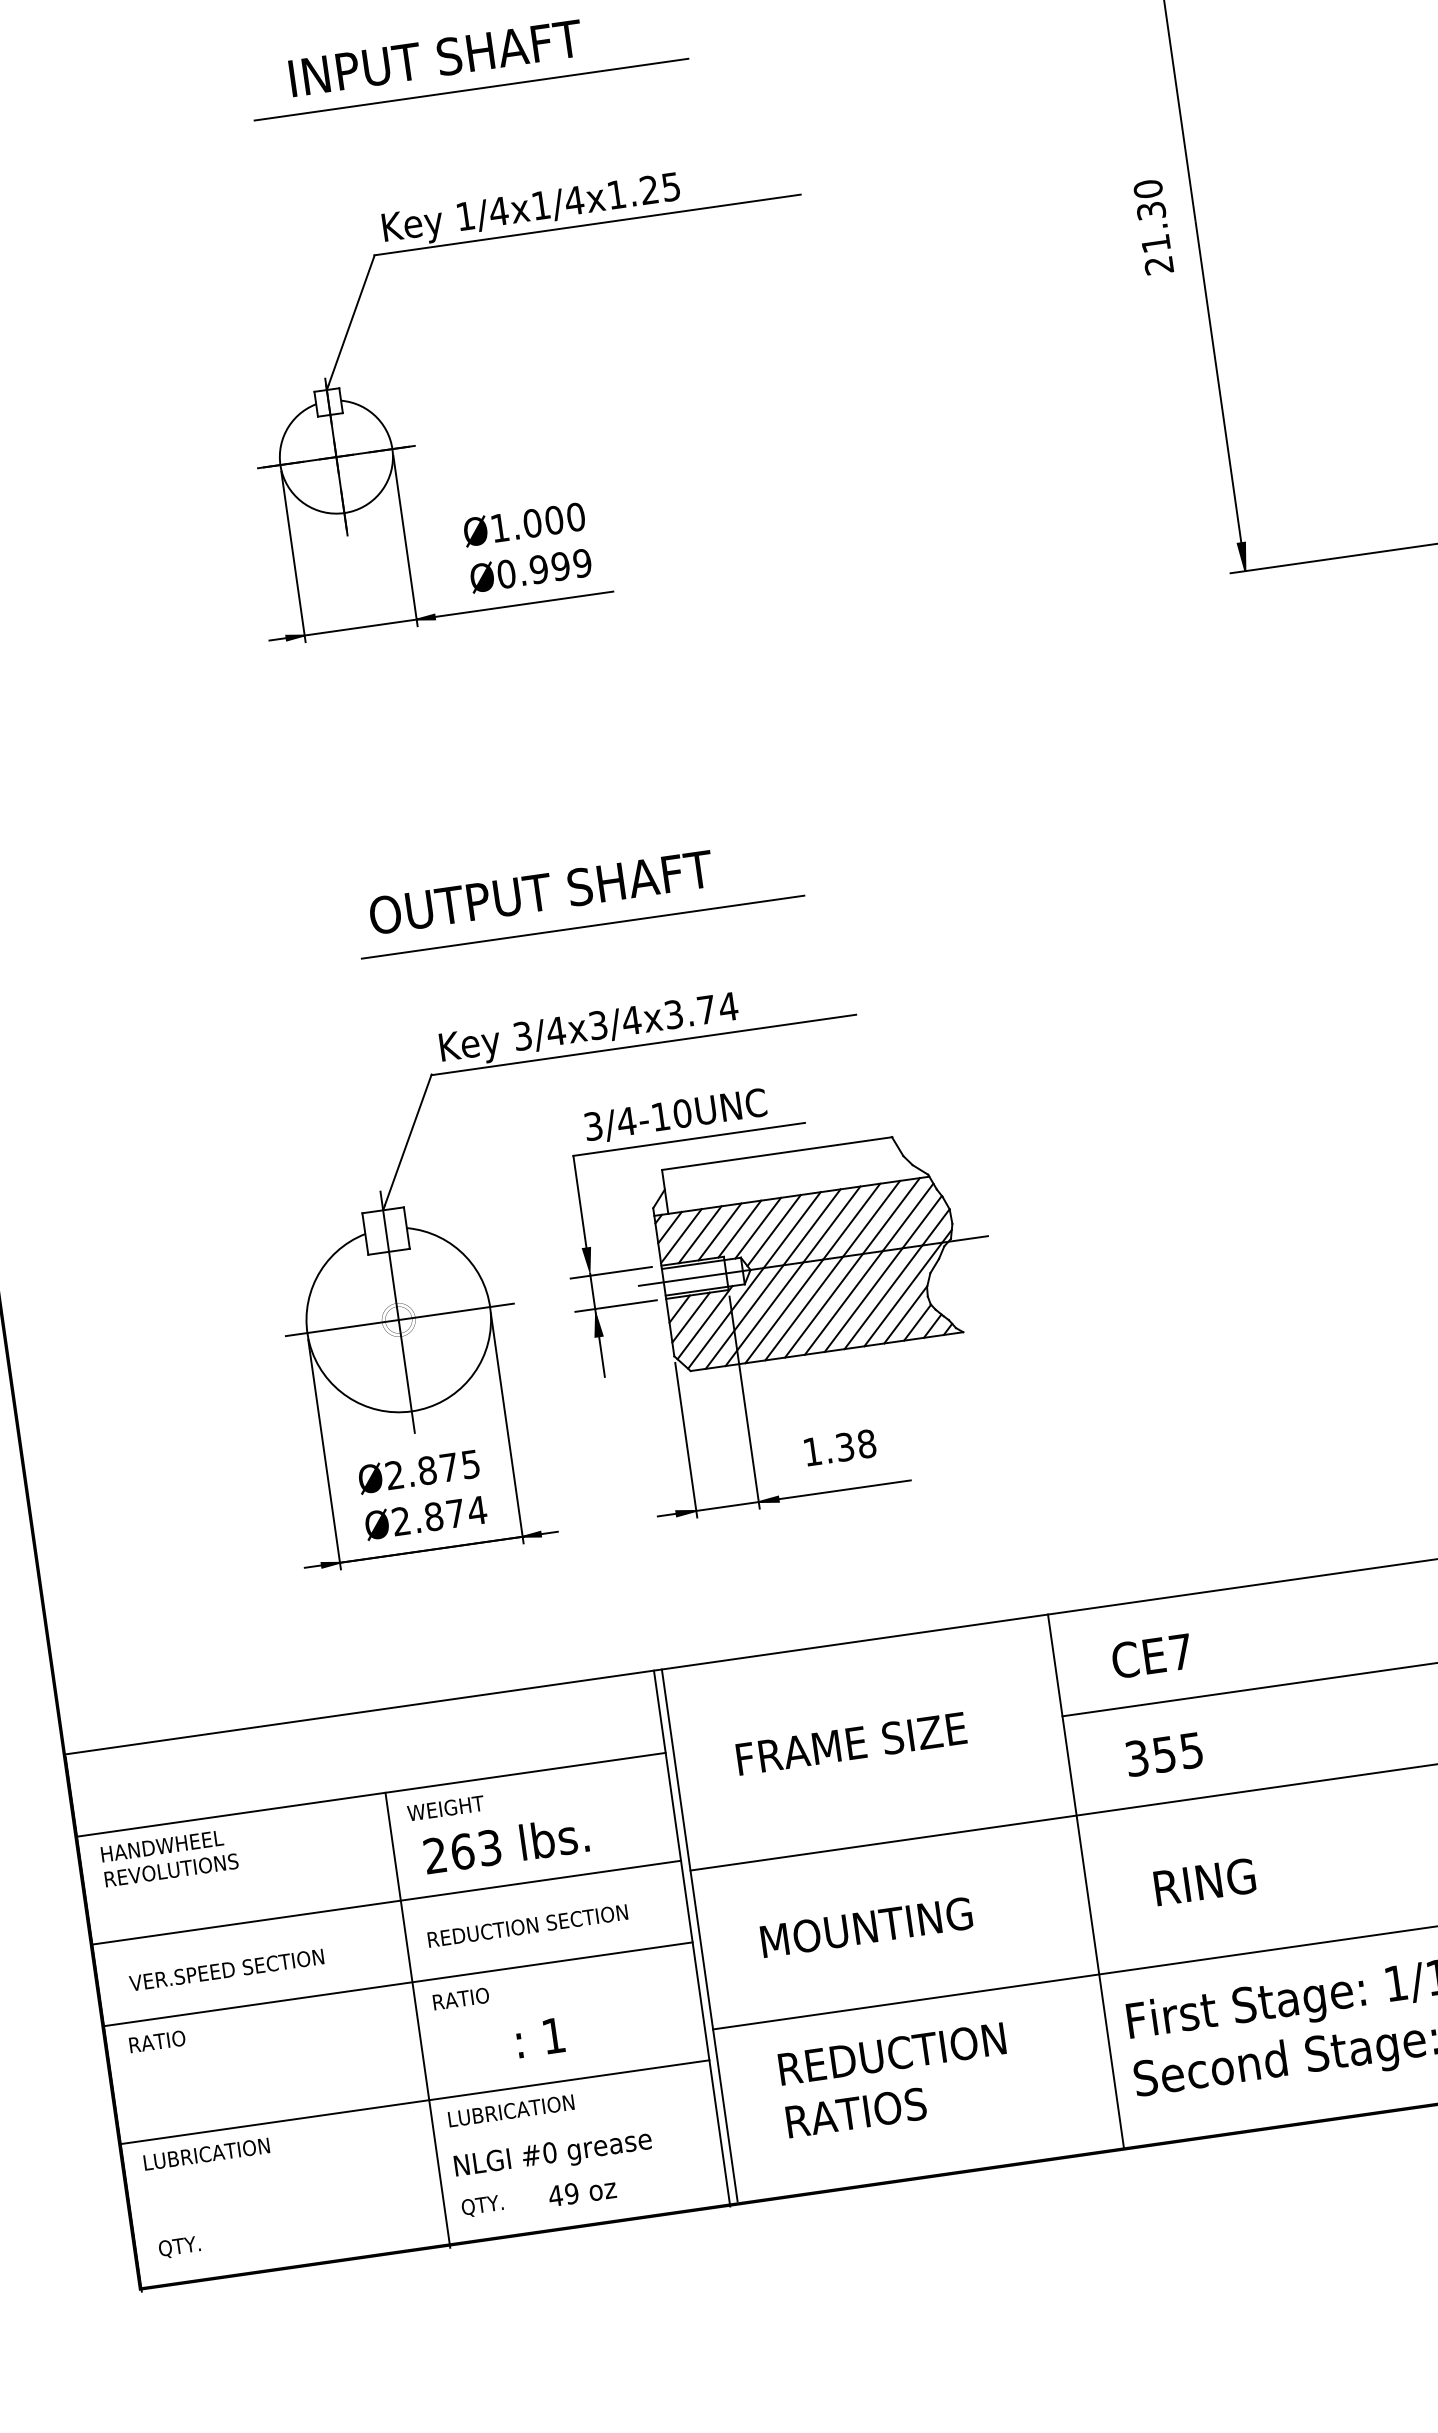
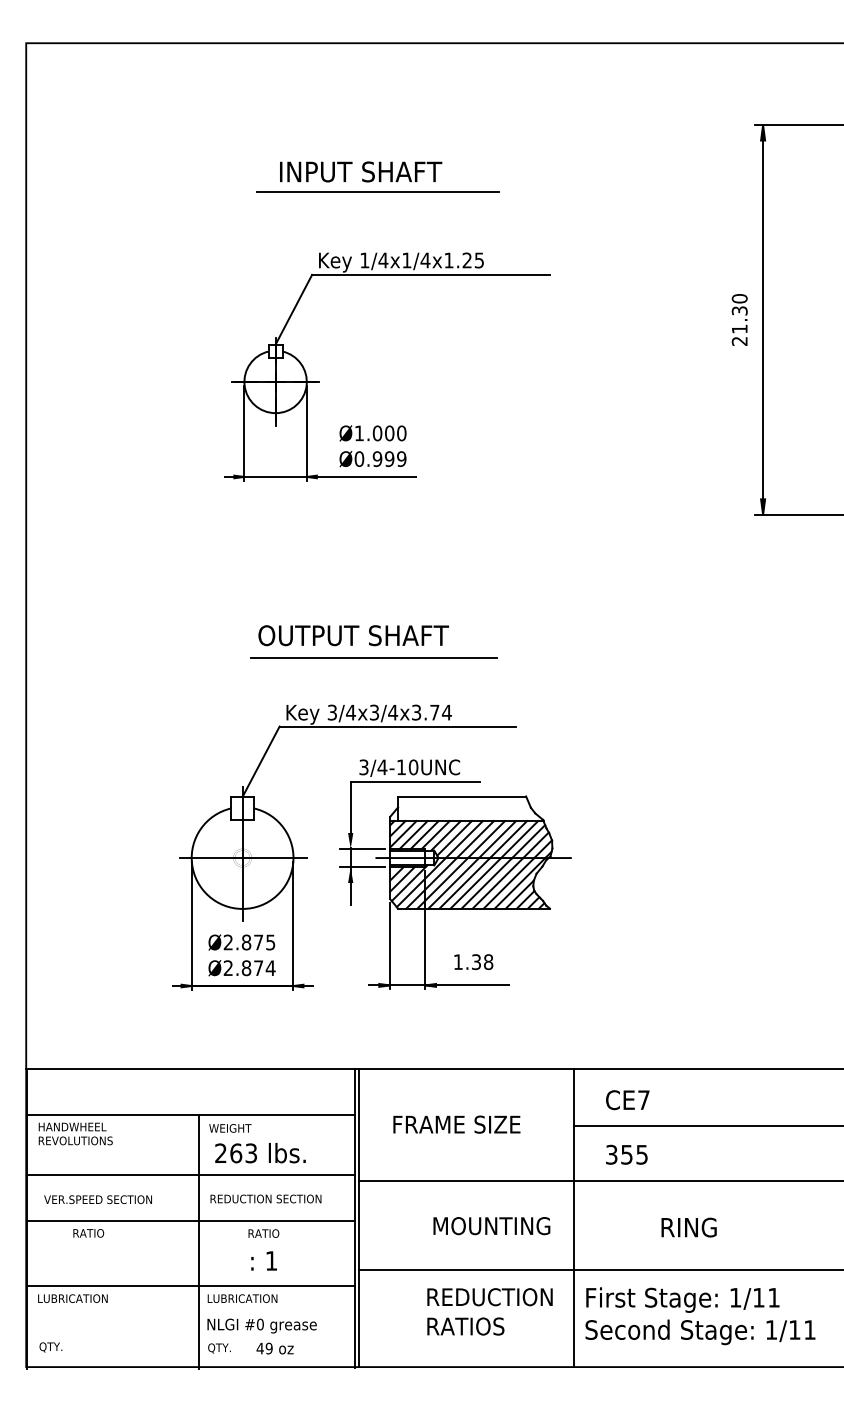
text: (1203, 1882) -> (688, 1227), moved
text: (866, 1928) -> (491, 1226), moved
text: (460, 1998) -> (263, 1233), moved
text: (157, 2041) -> (88, 1233), moved
text: (894, 2079) -> (489, 1311), moved

